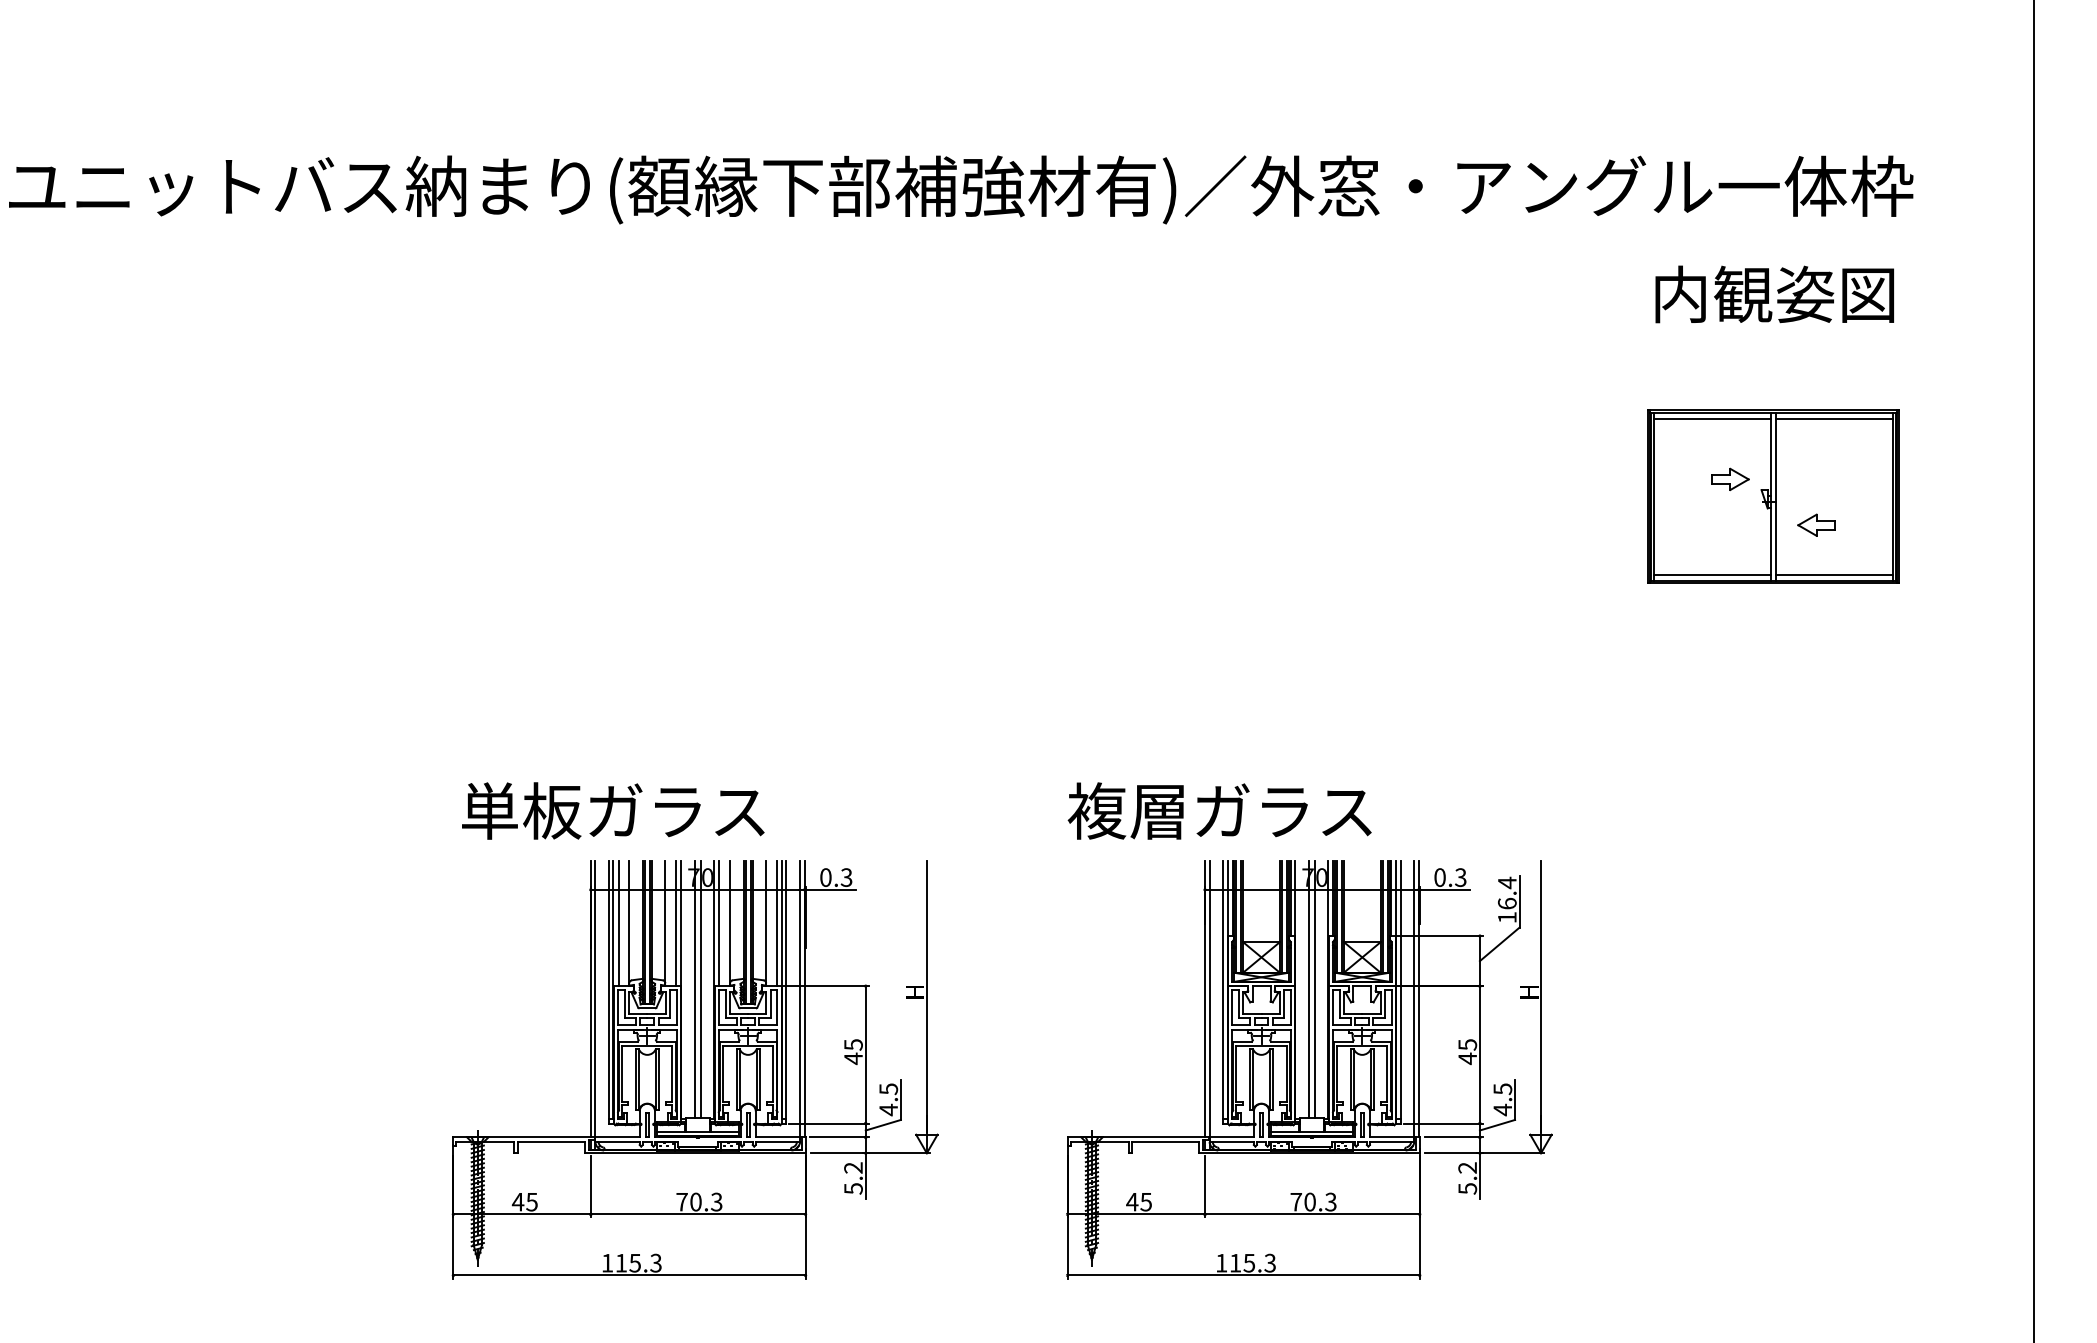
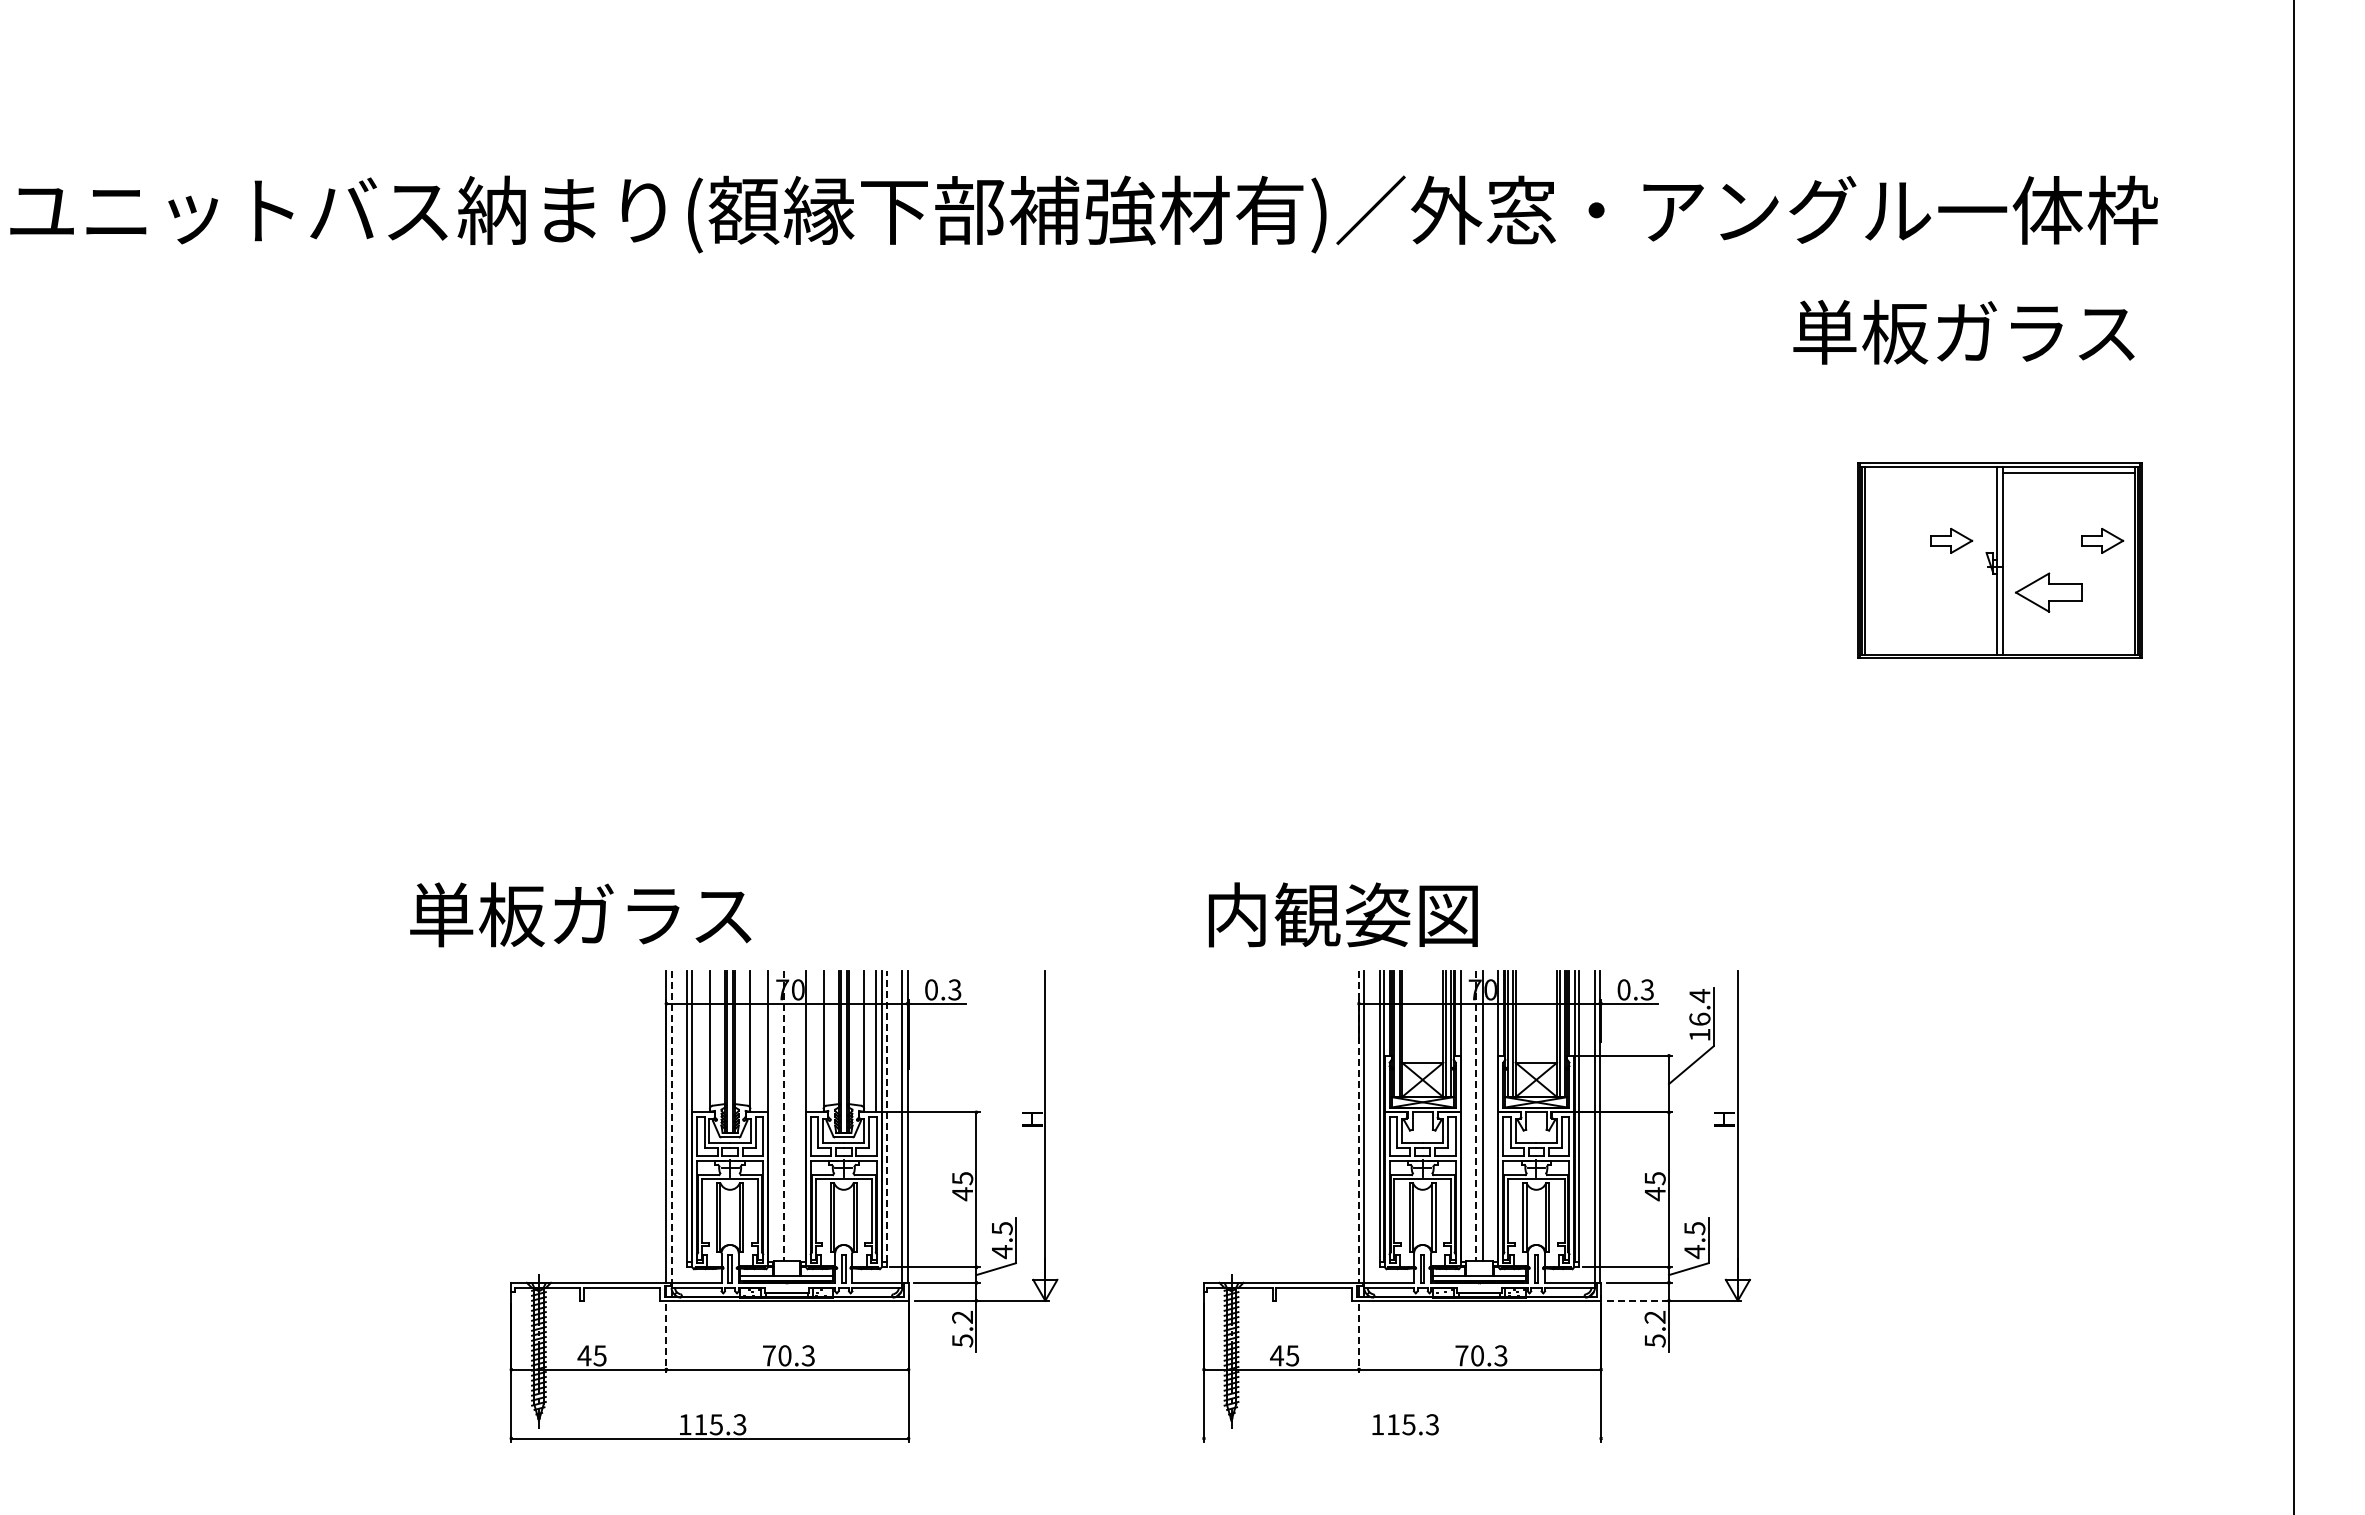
text: (1741, 293) -> (1964, 331), 内観姿図 -> 単板ガラス
line: (1711, 418) -> (1930, 472), removed
part: (1864, 479) -> (2102, 540), added
part: (1815, 525) -> (2047, 592), size x1.6
line: (1711, 574) -> (1930, 648), removed
line: (1834, 574) -> (2068, 648), removed
text: (613, 810) -> (580, 914), moved
text: (1219, 810) -> (1375, 914), 複層ガラス -> 内観姿図
line: (618, 923) -> (697, 1041), removed
line: (676, 923) -> (762, 1041), removed
line: (719, 923) -> (811, 1041), removed
line: (694, 988) -> (783, 1115), solid -> dashed
line: (700, 988) -> (790, 1115), removed
line: (1309, 988) -> (1476, 1115), solid -> dashed
line: (786, 989) -> (886, 1116), solid -> dashed
line: (1204, 998) -> (1358, 1126), solid -> dashed
line: (595, 1004) -> (671, 1133), solid -> dashed
line: (1453, 1153) -> (1639, 1300), solid -> dashed
line: (590, 1187) -> (666, 1339), solid -> dashed
line: (1204, 1187) -> (1358, 1339), solid -> dashed
line: (1243, 1275) -> (1402, 1438), removed

